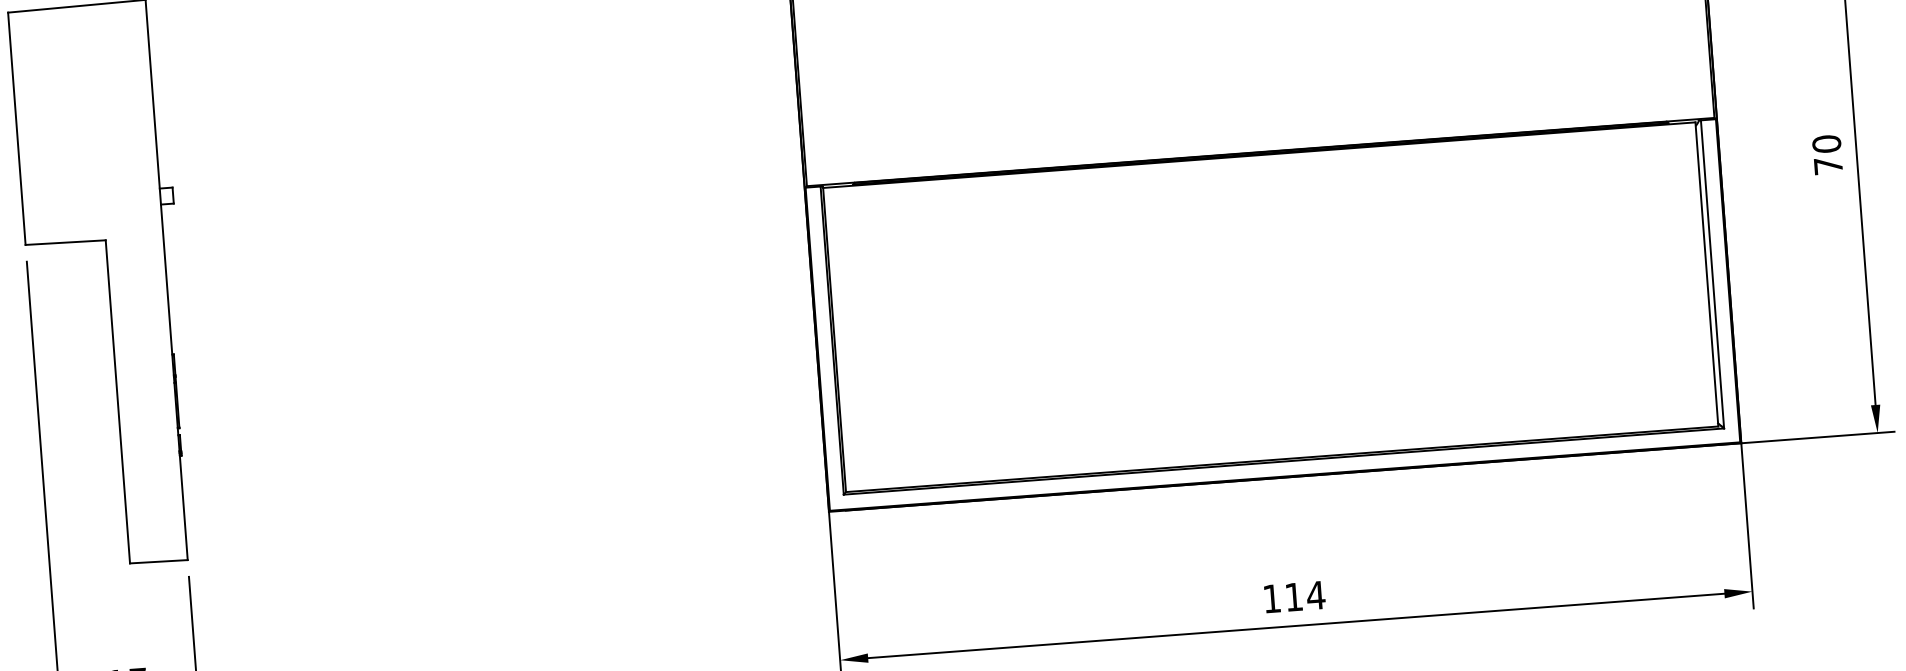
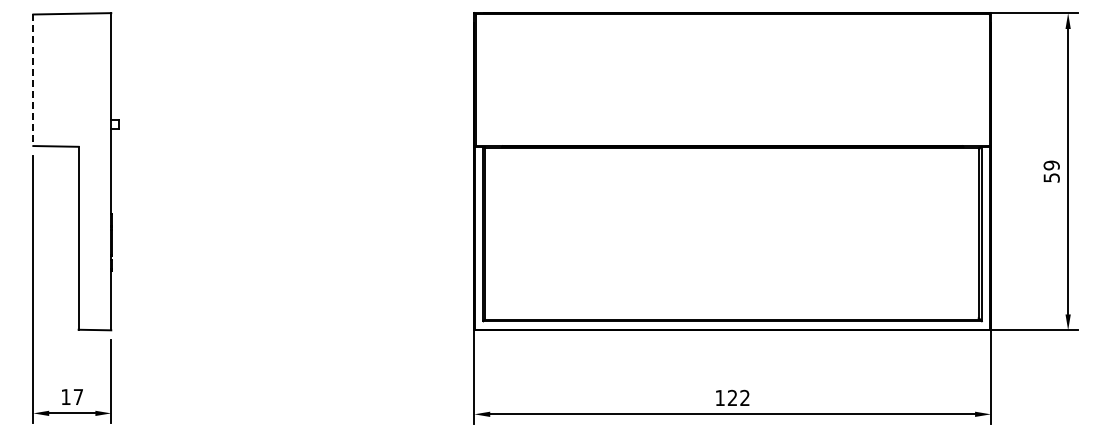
line: (17, 129) -> (33, 80), solid -> dashed
text: (1827, 154) -> (1051, 171), 70 -> 59
text: (1304, 595) -> (738, 397), 114 -> 122

